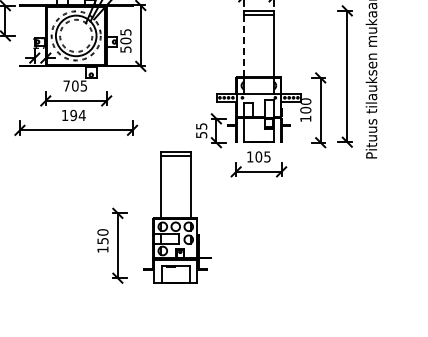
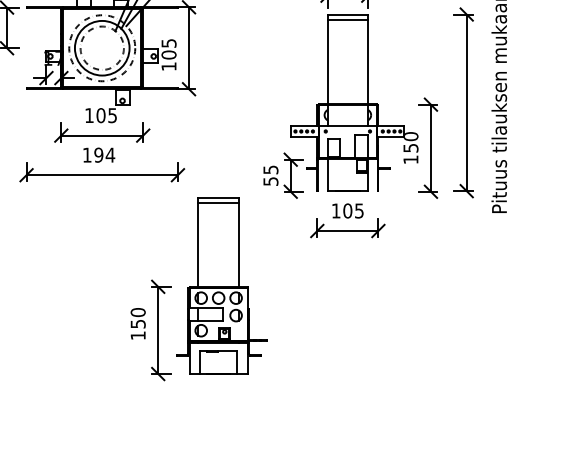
line: (243, 46) -> (327, 62), dashed -> solid
text: (125, 49) -> (168, 66), 505 -> 105
text: (66, 85) -> (89, 114), 705 -> 105
text: (305, 109) -> (410, 147), 100 -> 150
part: (177, 217) -> (220, 285), moved

